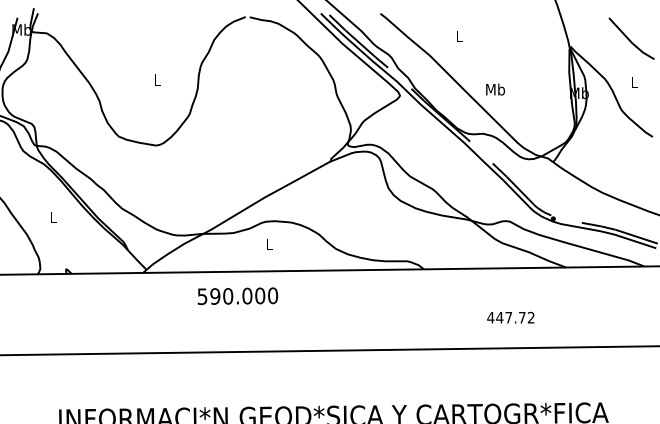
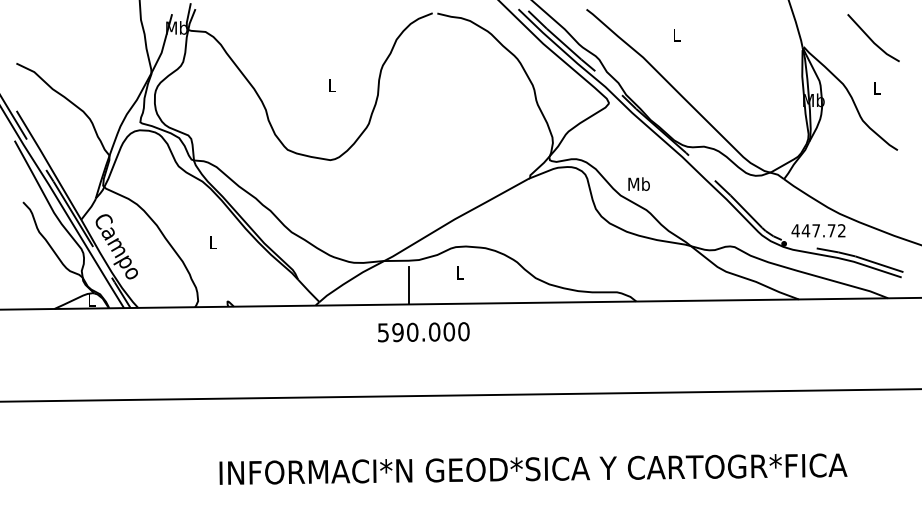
text: (495, 88) -> (638, 183), moved
line: (225, 255) -> (409, 285), added
text: (510, 317) -> (818, 230), moved

